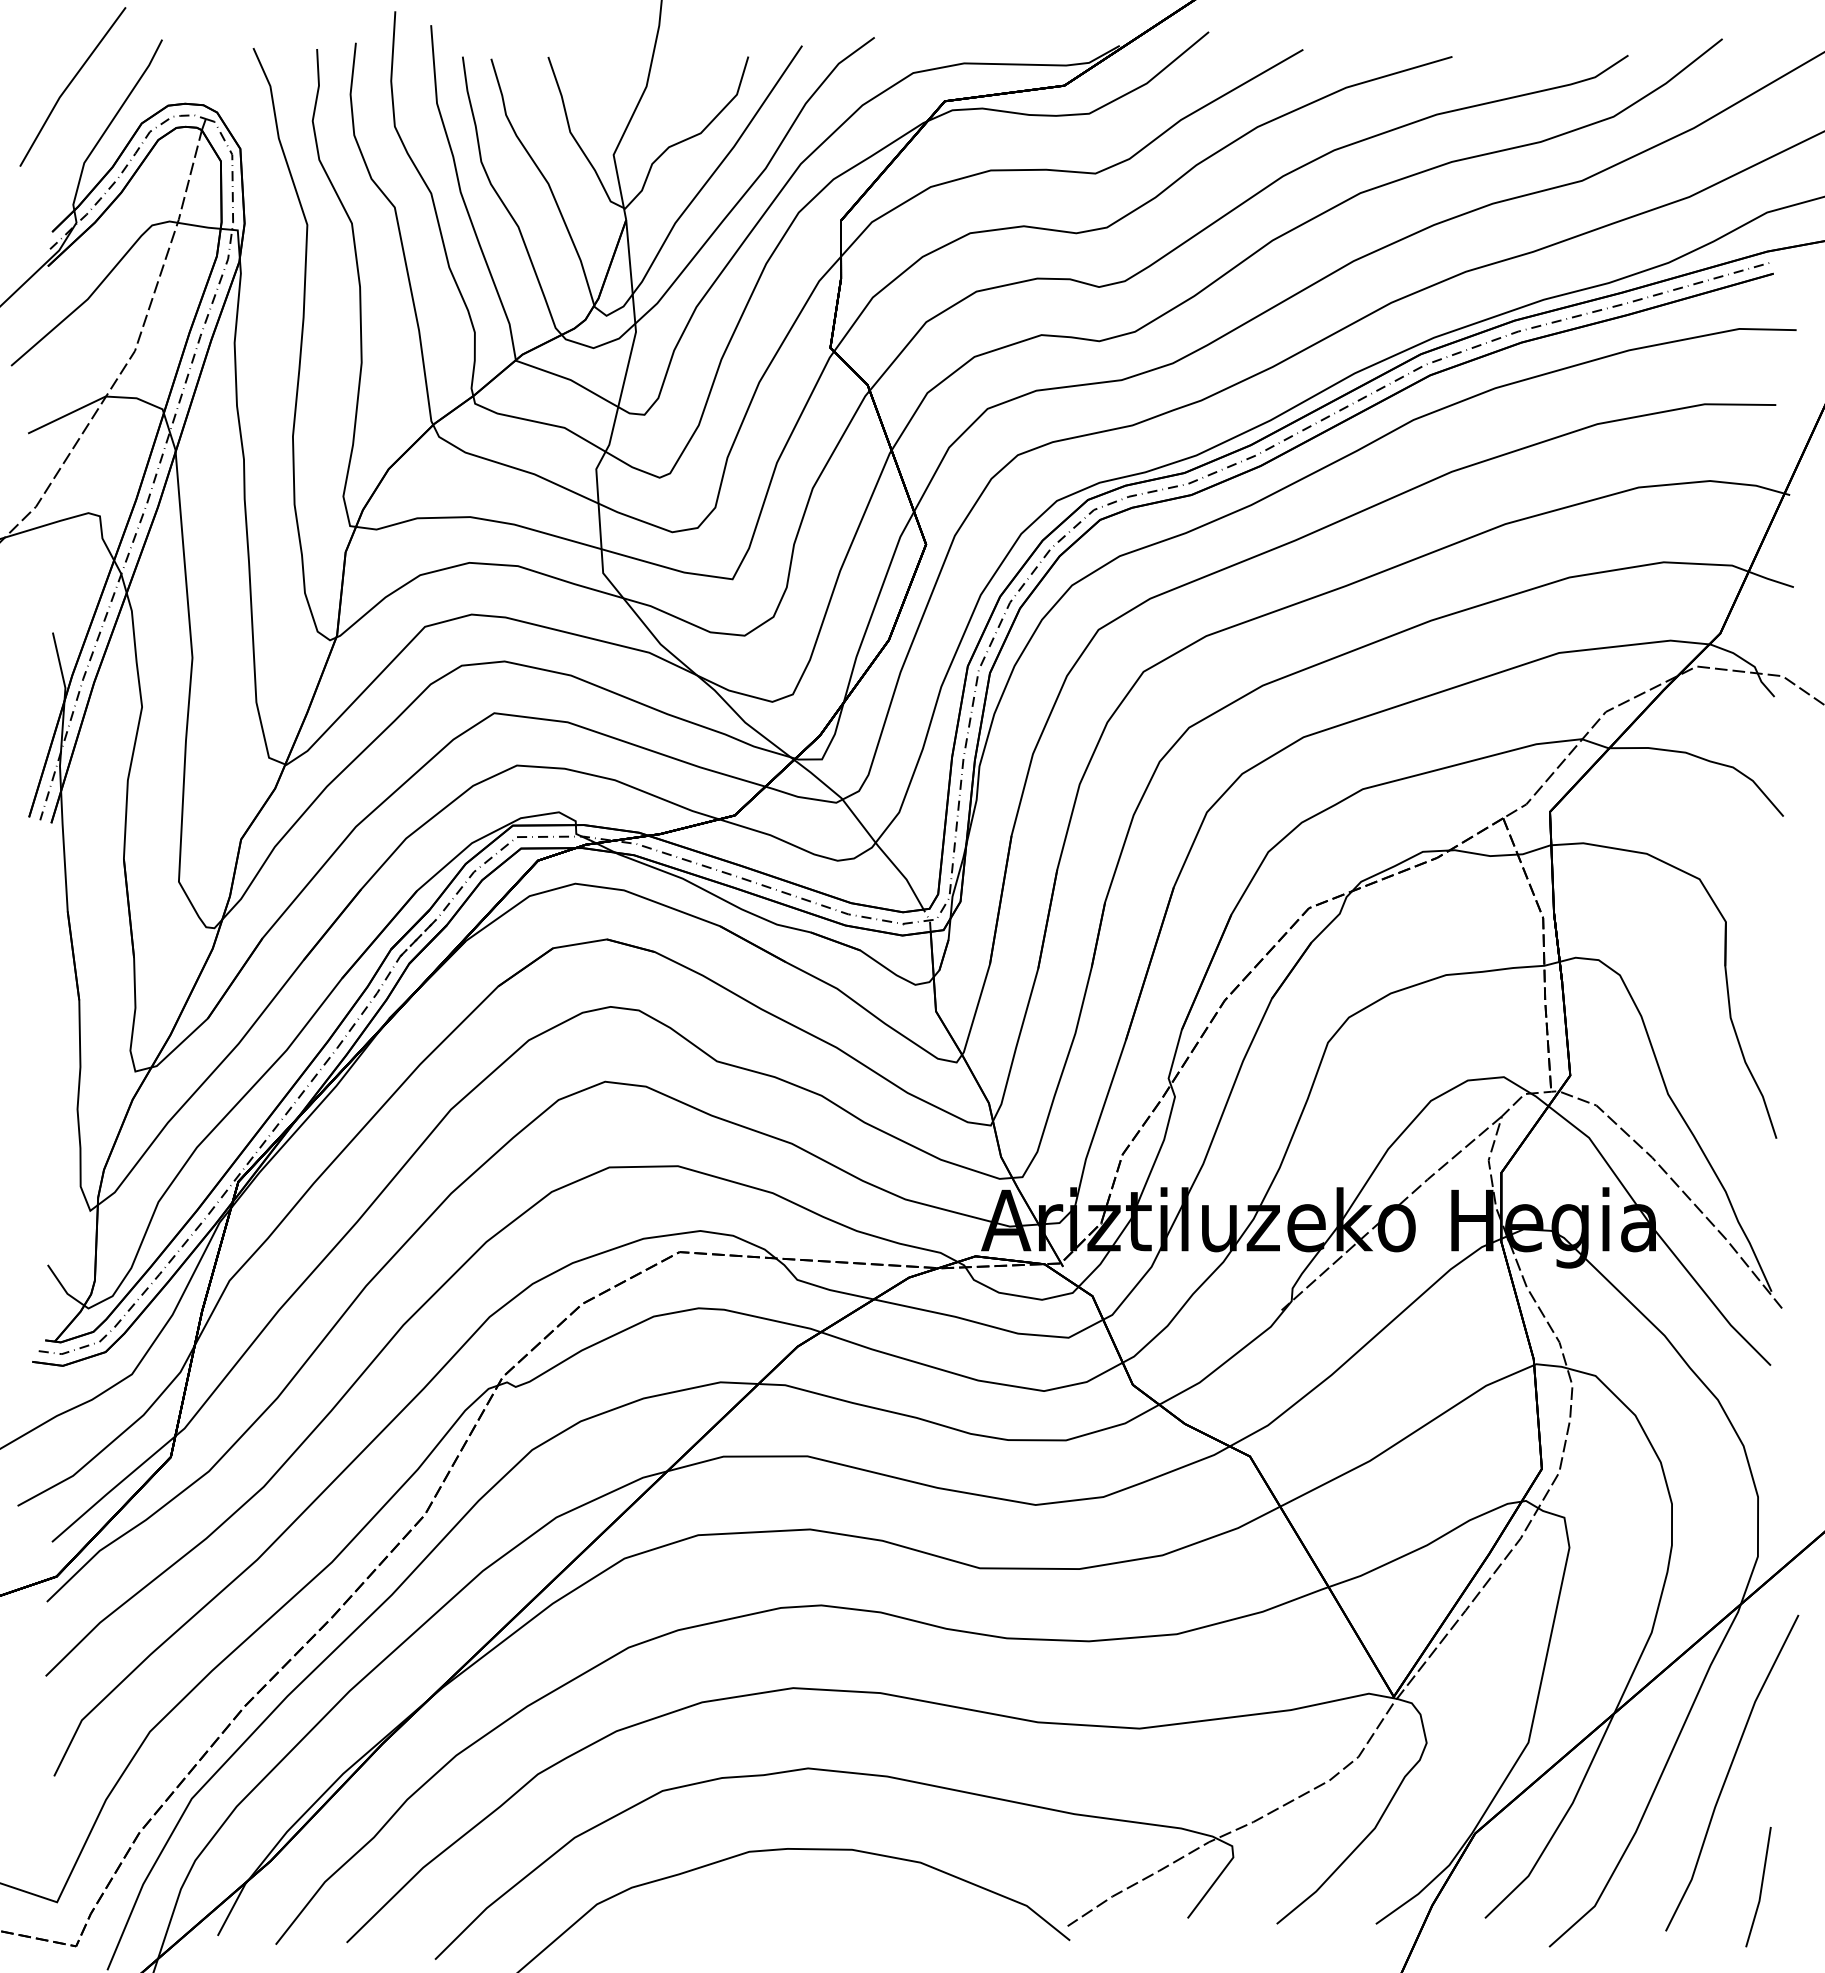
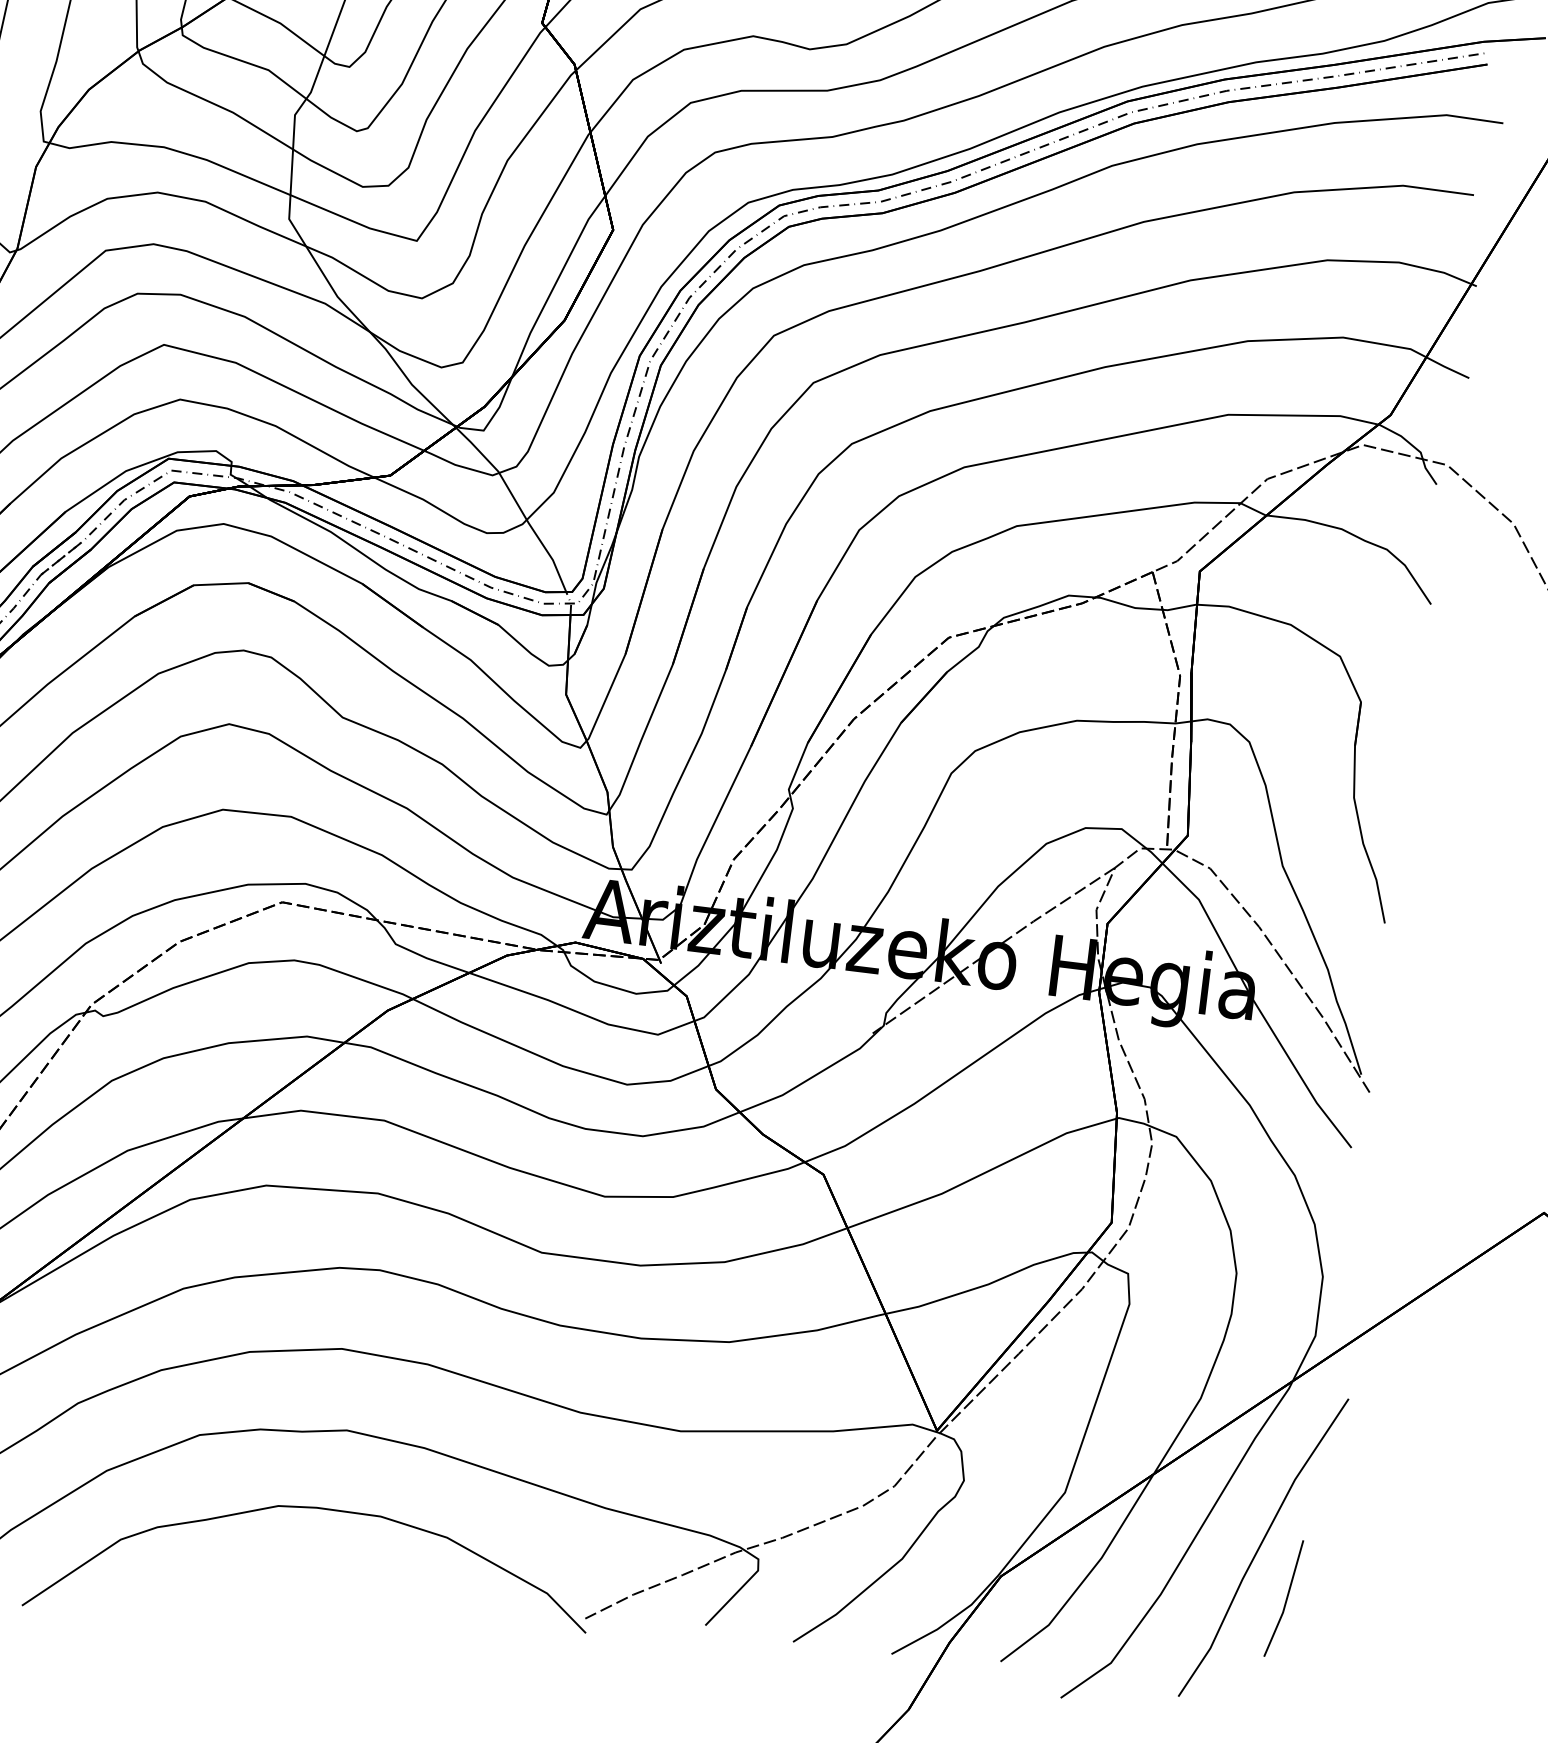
line: (1760, 1887) -> (1285, 1599), moved

